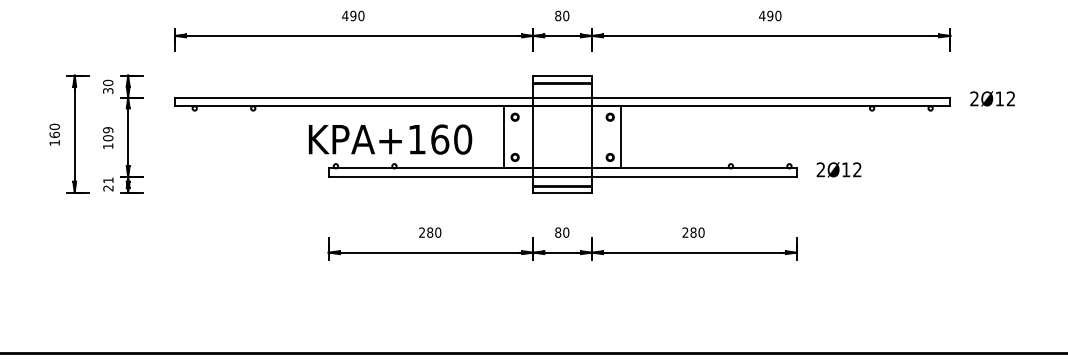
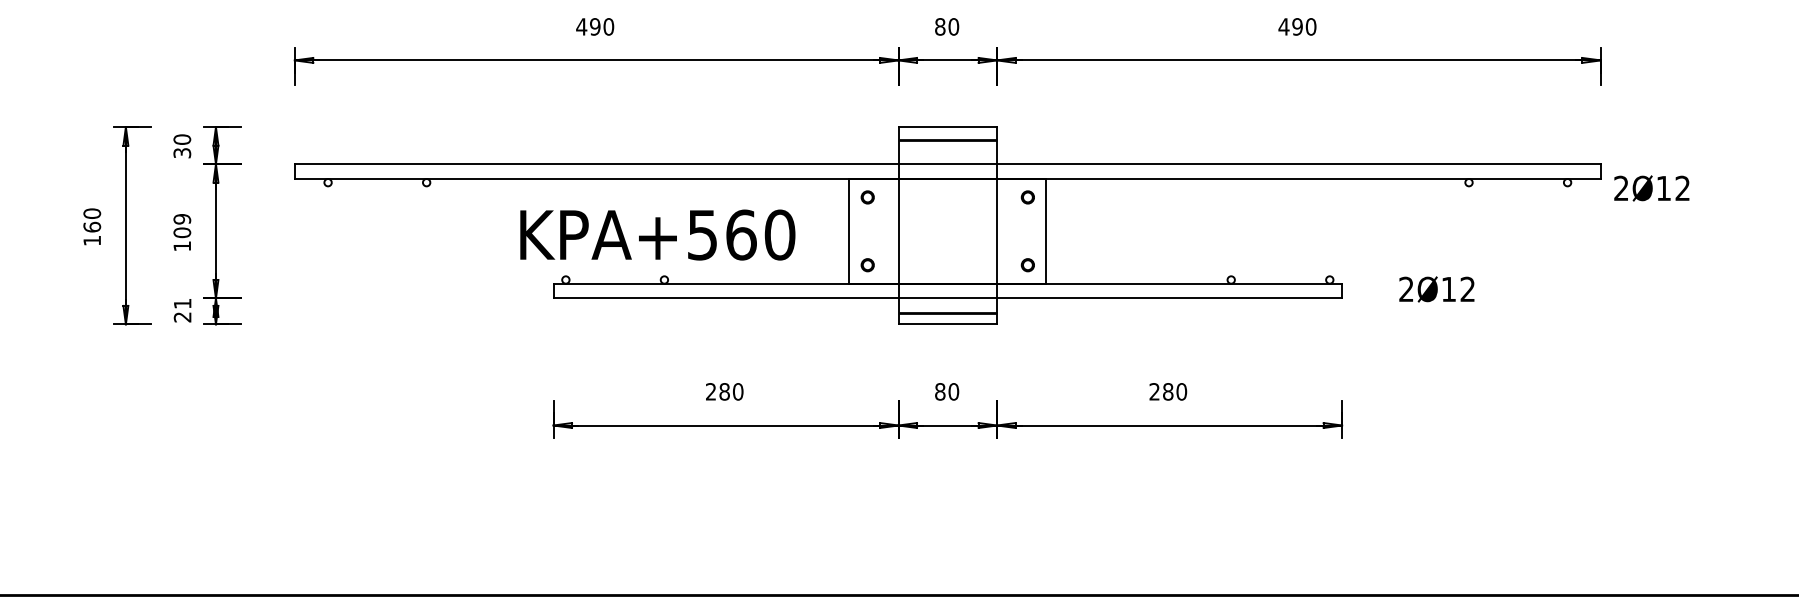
text: (992, 98) -> (1651, 187), moved
text: (416, 139) -> (701, 234), KPA+160 -> KPA+560
text: (838, 169) -> (1435, 288), moved

